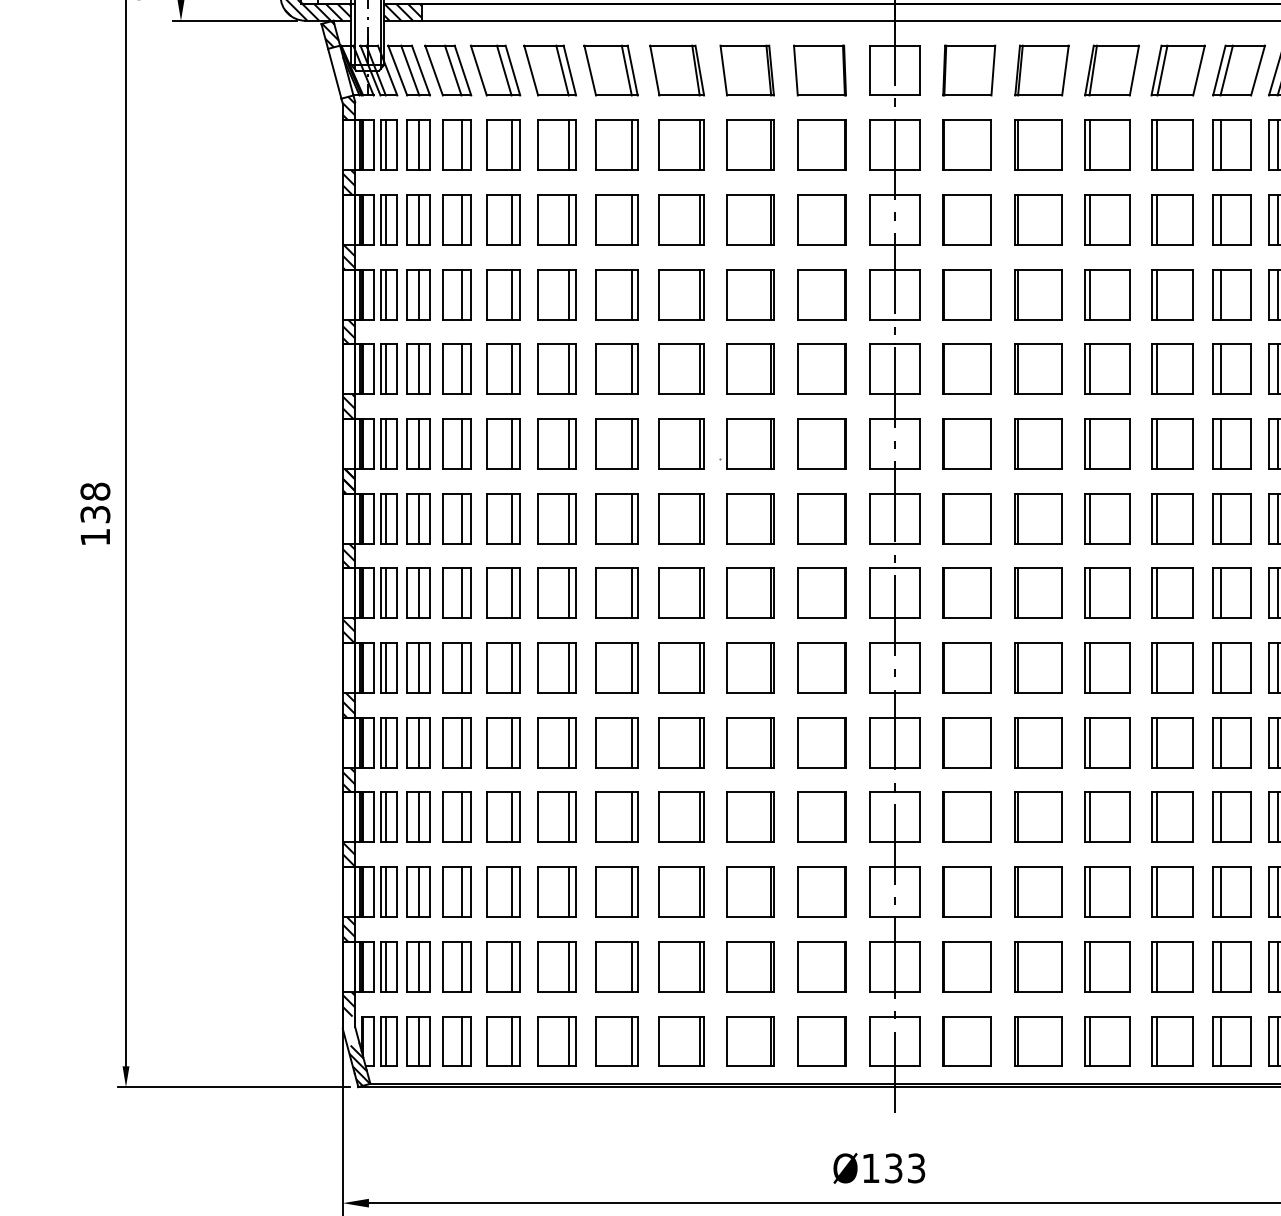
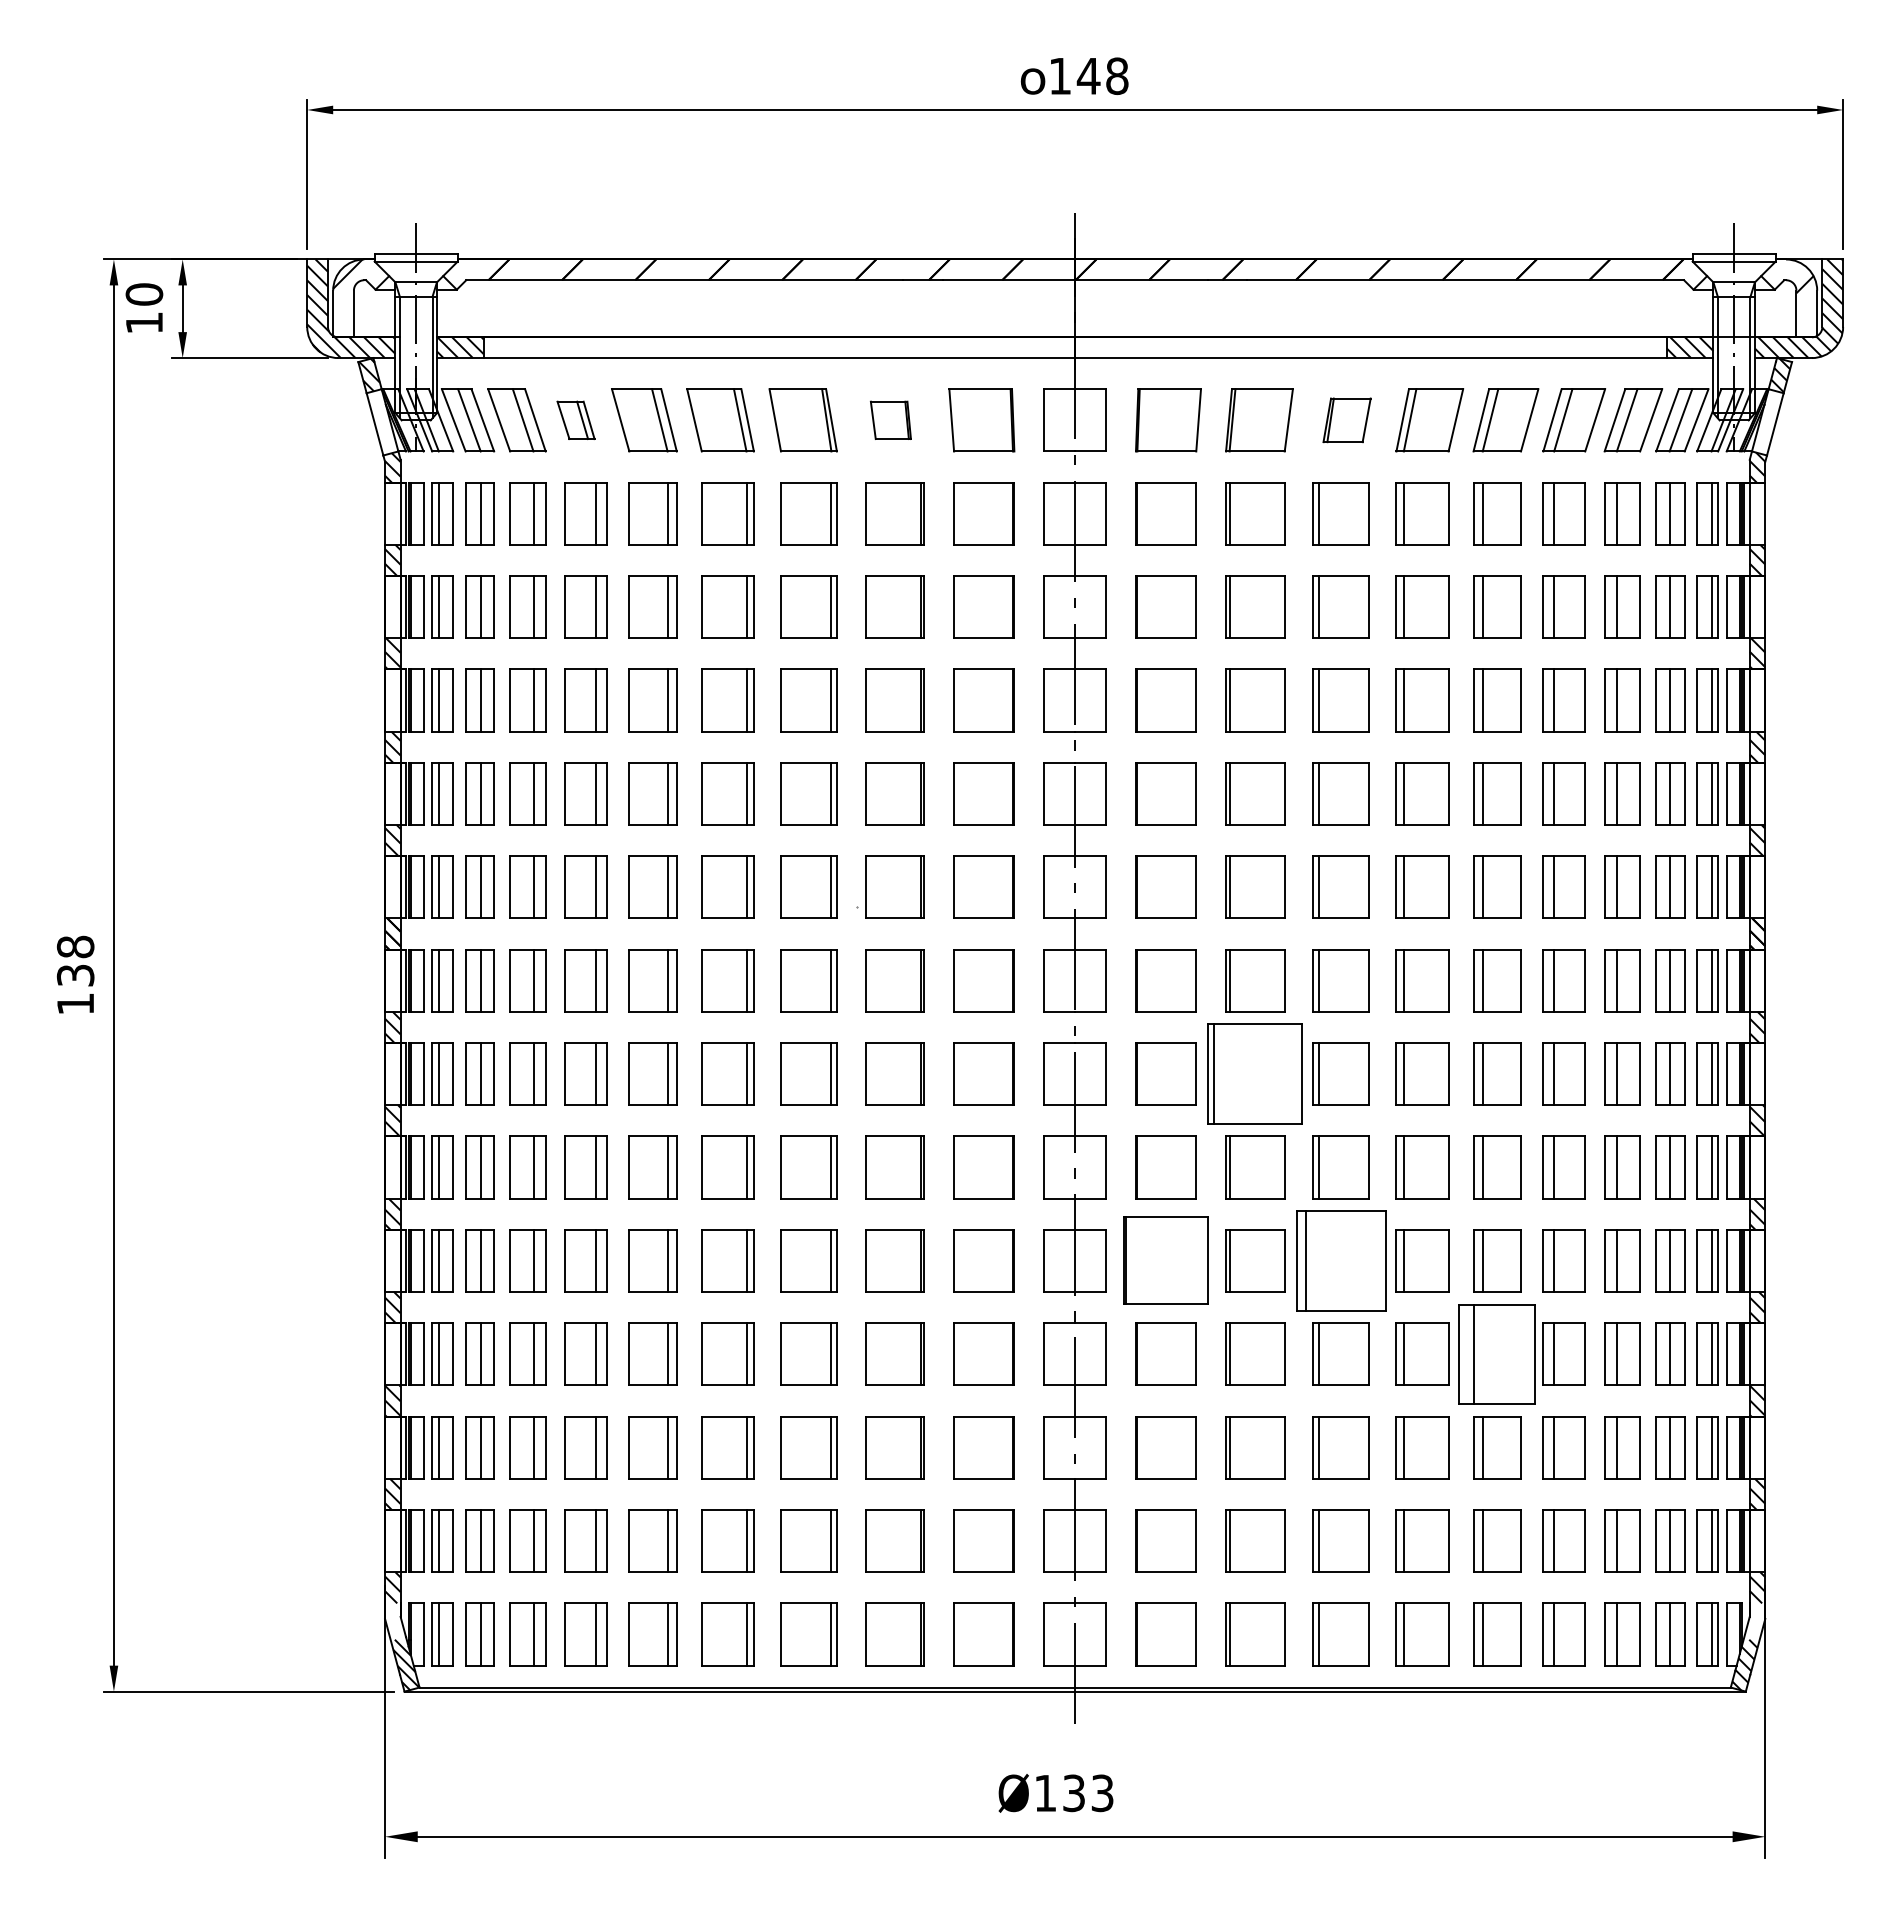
part: (495, 70) -> (575, 420), size x0.6
part: (746, 70) -> (890, 420), size x0.6
part: (1111, 70) -> (1346, 420), size x0.7
part: (1038, 592) -> (1255, 1073), size x1.6
part: (966, 742) -> (1165, 1260), size x1.4
part: (1106, 742) -> (1340, 1260), size x1.6
part: (1232, 816) -> (1497, 1353), size x1.6

